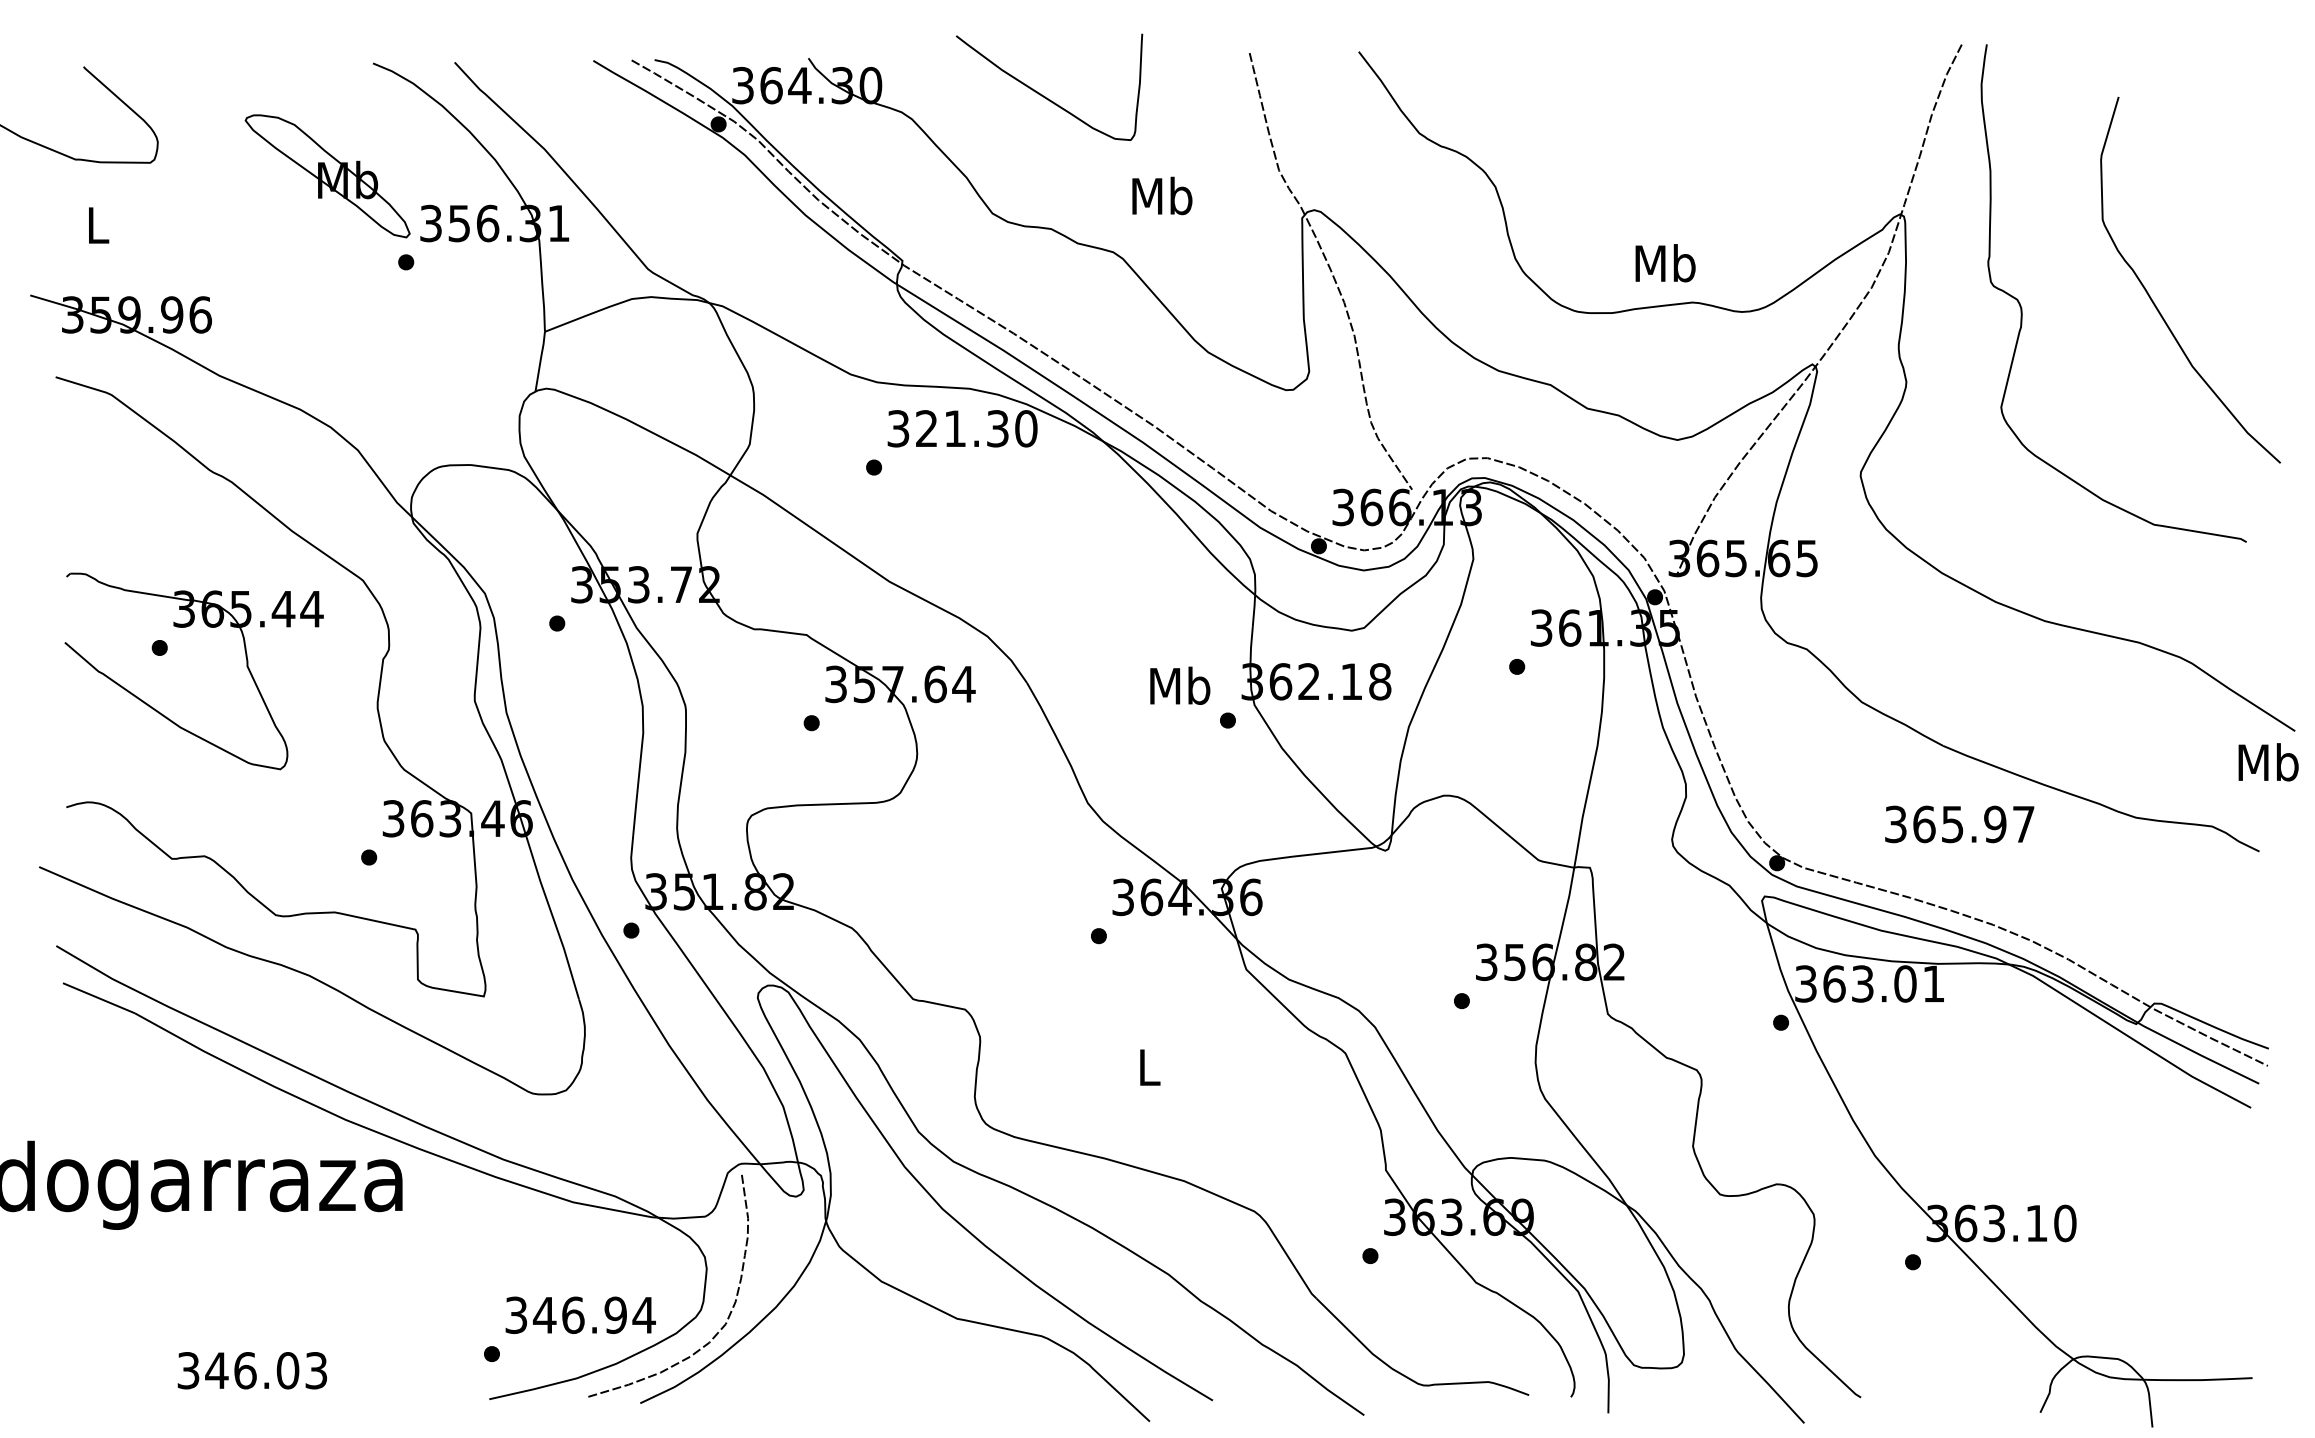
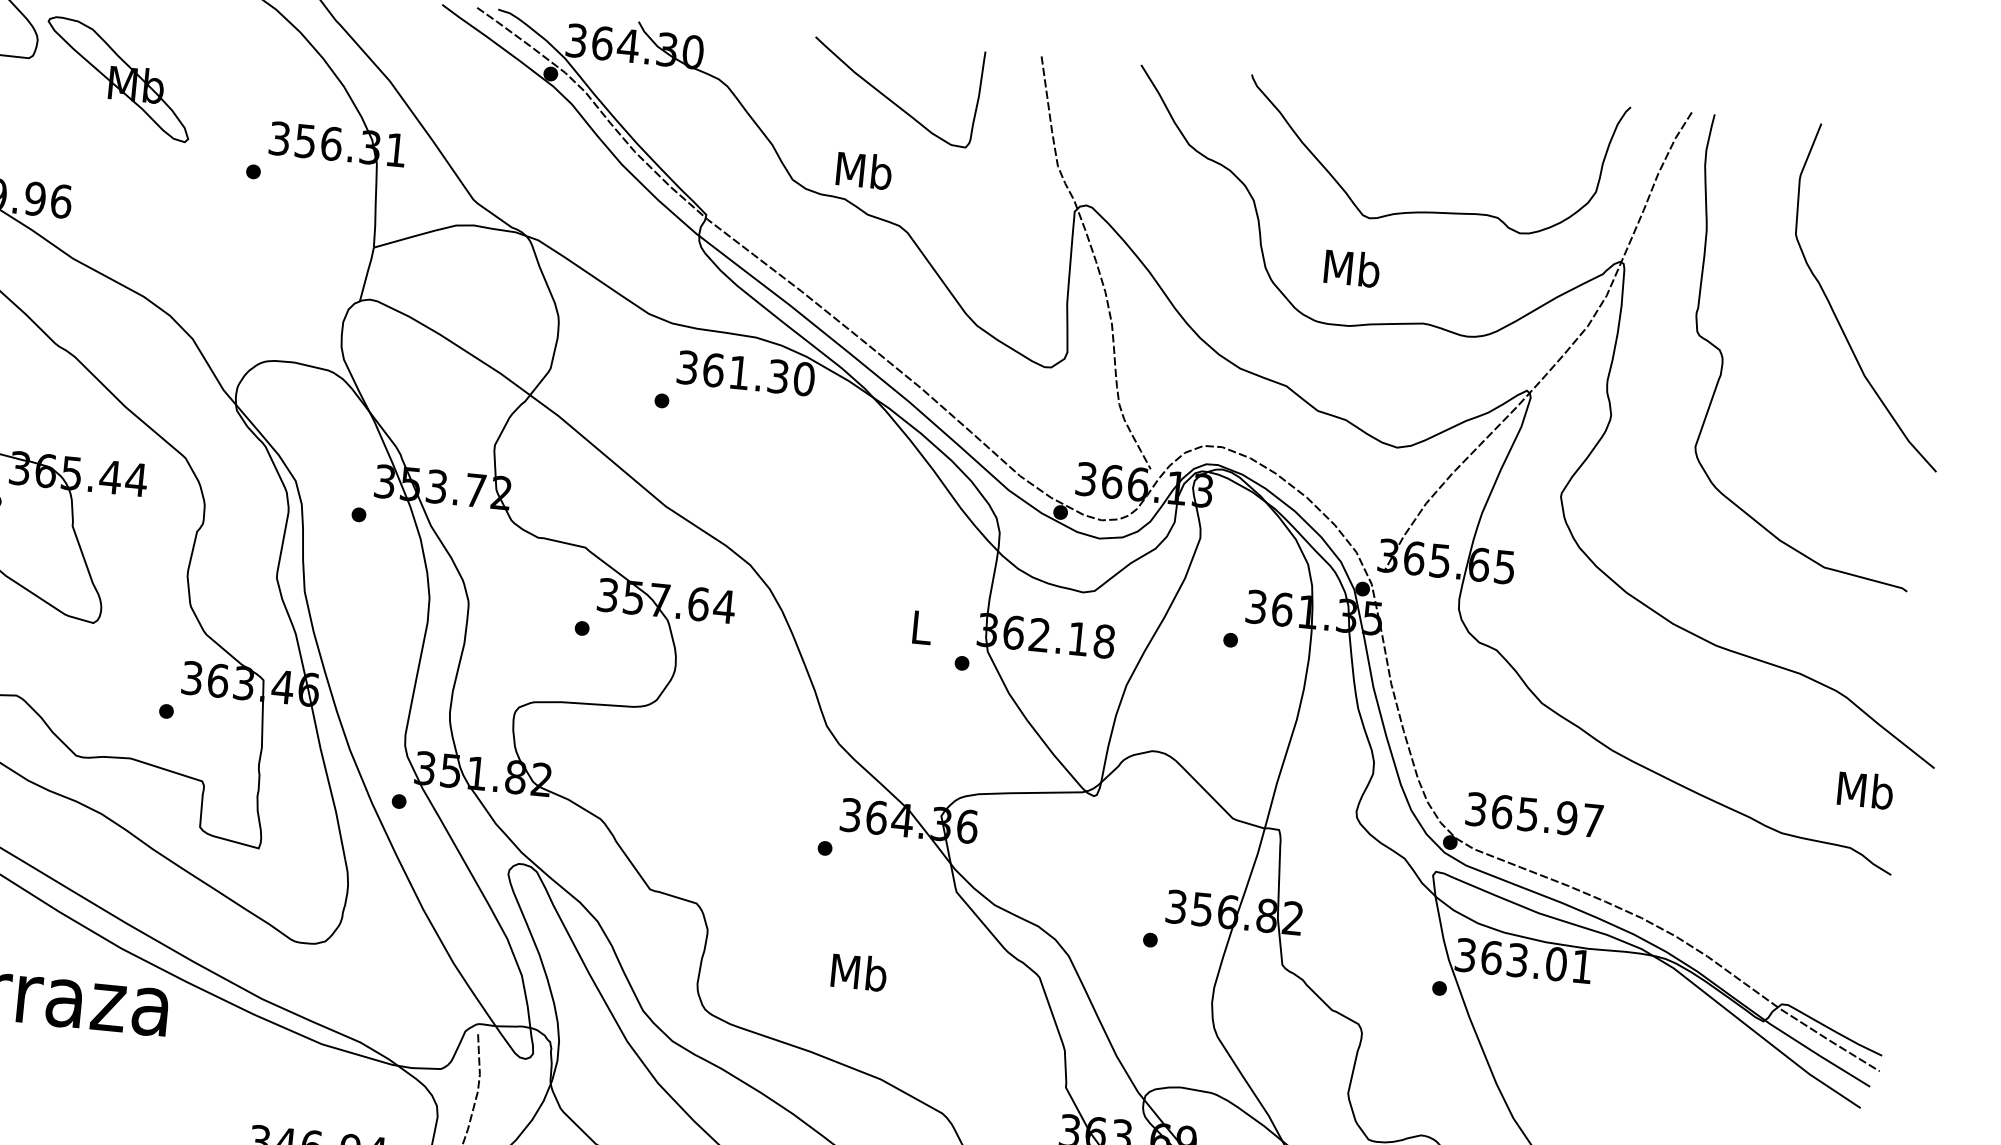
curve: (1042, 94) -> (889, 98), moved
part: (327, 176) -> (118, 79), moved
curve: (1693, 179) -> (1435, 211), added
text: (1162, 195) -> (864, 170), moved
text: (1665, 263) -> (1352, 268), moved
curve: (2153, 300) -> (1835, 312), moved
text: (926, 428) -> (713, 369), 321.30 -> 361.30
text: (1180, 685) -> (921, 627), Mb -> L
text: (2268, 762) -> (1865, 790), moved
text: (1959, 824) -> (1534, 815), moved
text: (1149, 1067) -> (859, 972), L -> Mb

